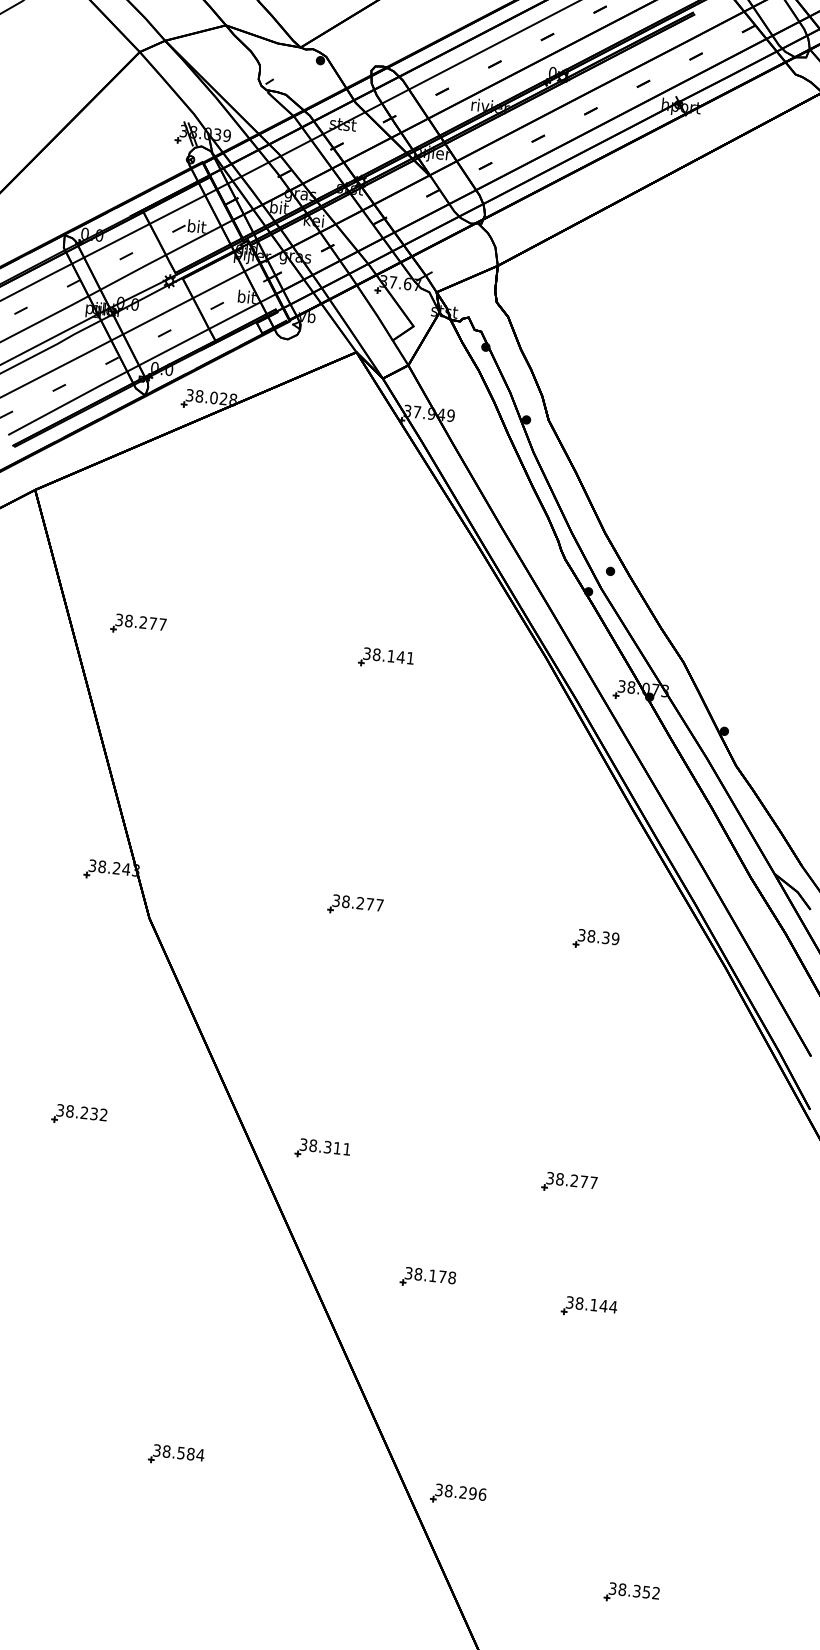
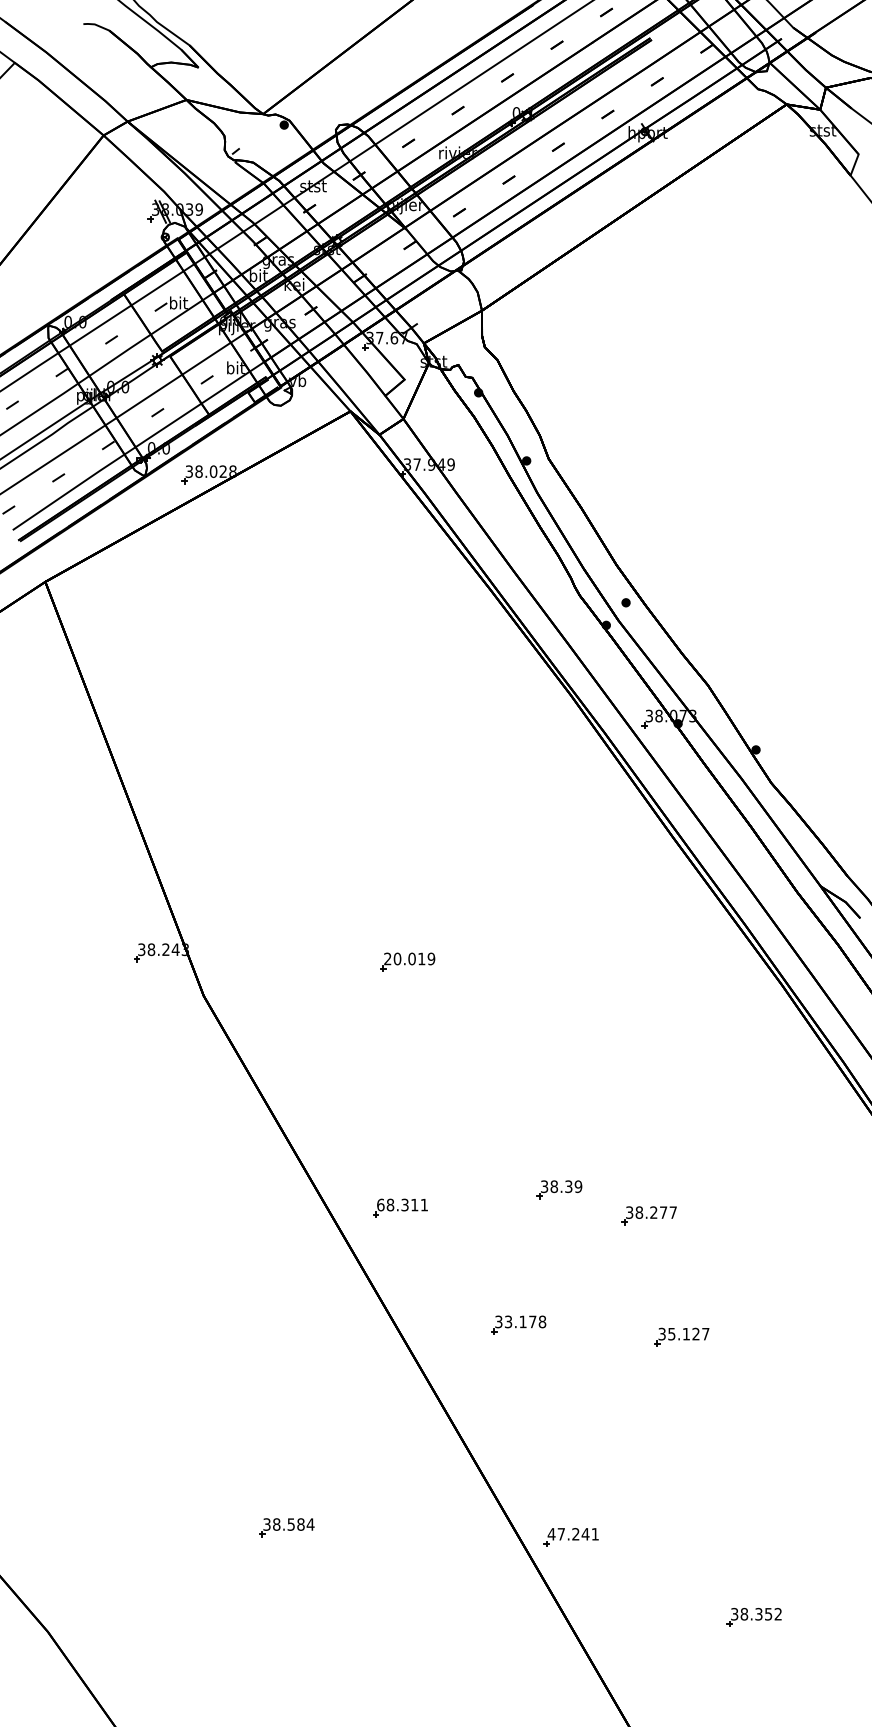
part: (137, 625) -> (161, 705), removed
part: (385, 658) -> (411, 712), removed
text: (357, 902) -> (409, 958), 38.277 -> 20.019
part: (596, 939) -> (559, 1189), moved
part: (79, 1115) -> (154, 1199), removed
text: (303, 1144) -> (380, 1204), 38.311 -> 68.311
text: (418, 1273) -> (508, 1321), 38.178 -> 33.178
text: (596, 1304) -> (688, 1333), 38.144 -> 35.127
text: (460, 1492) -> (573, 1534), 38.296 -> 47.241

